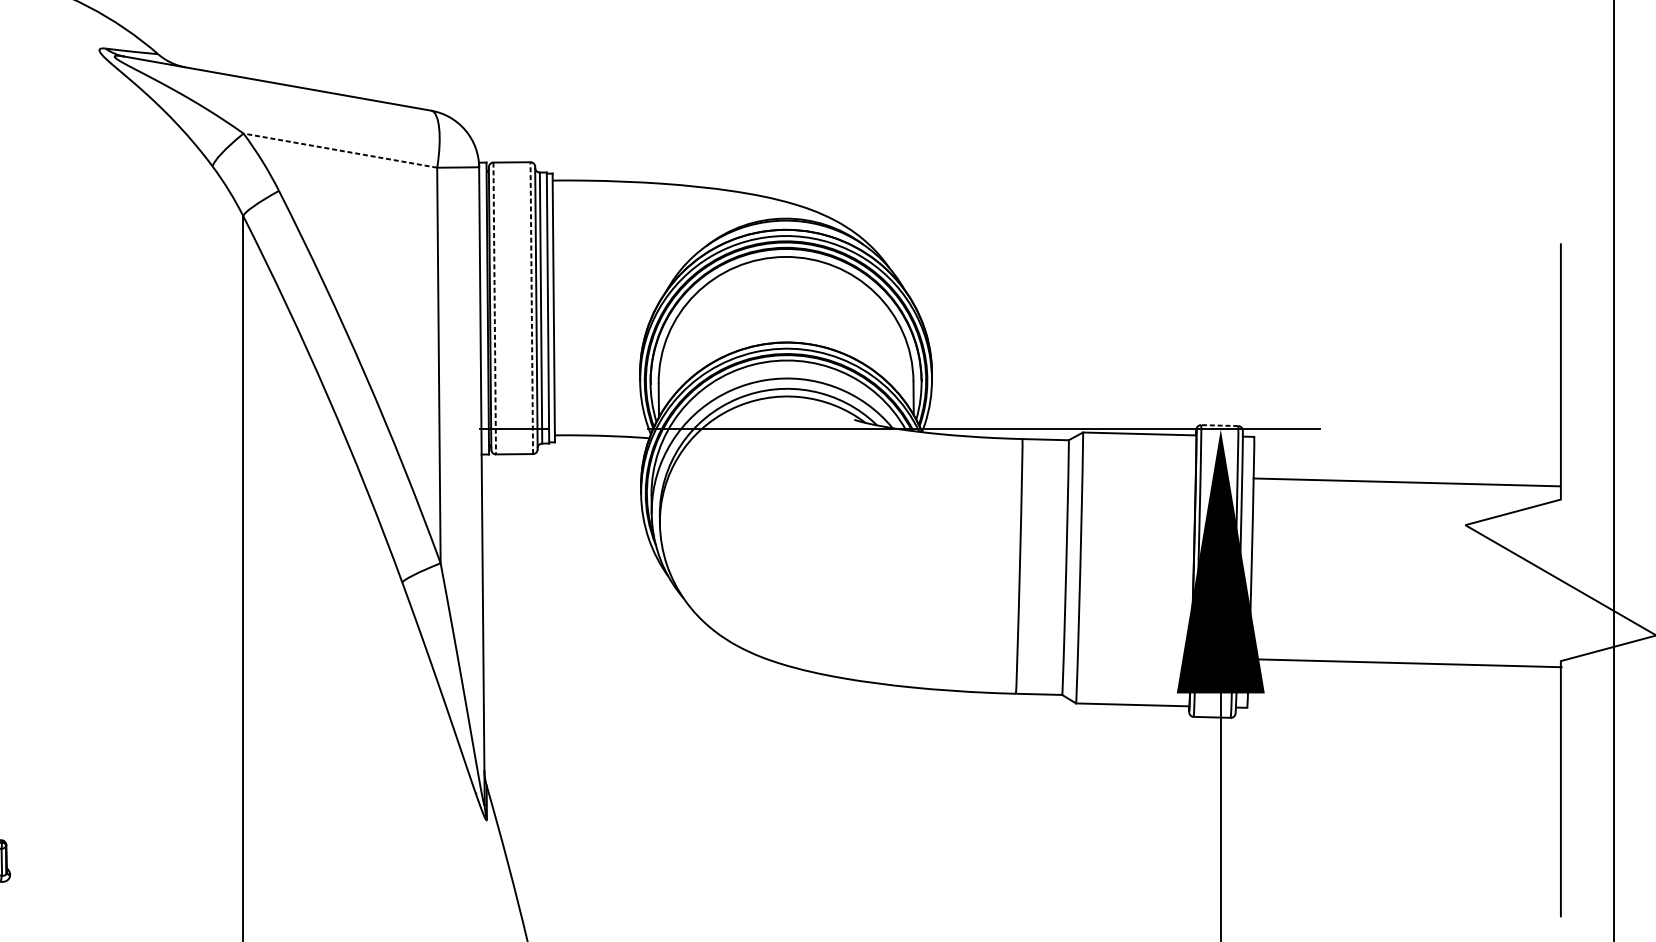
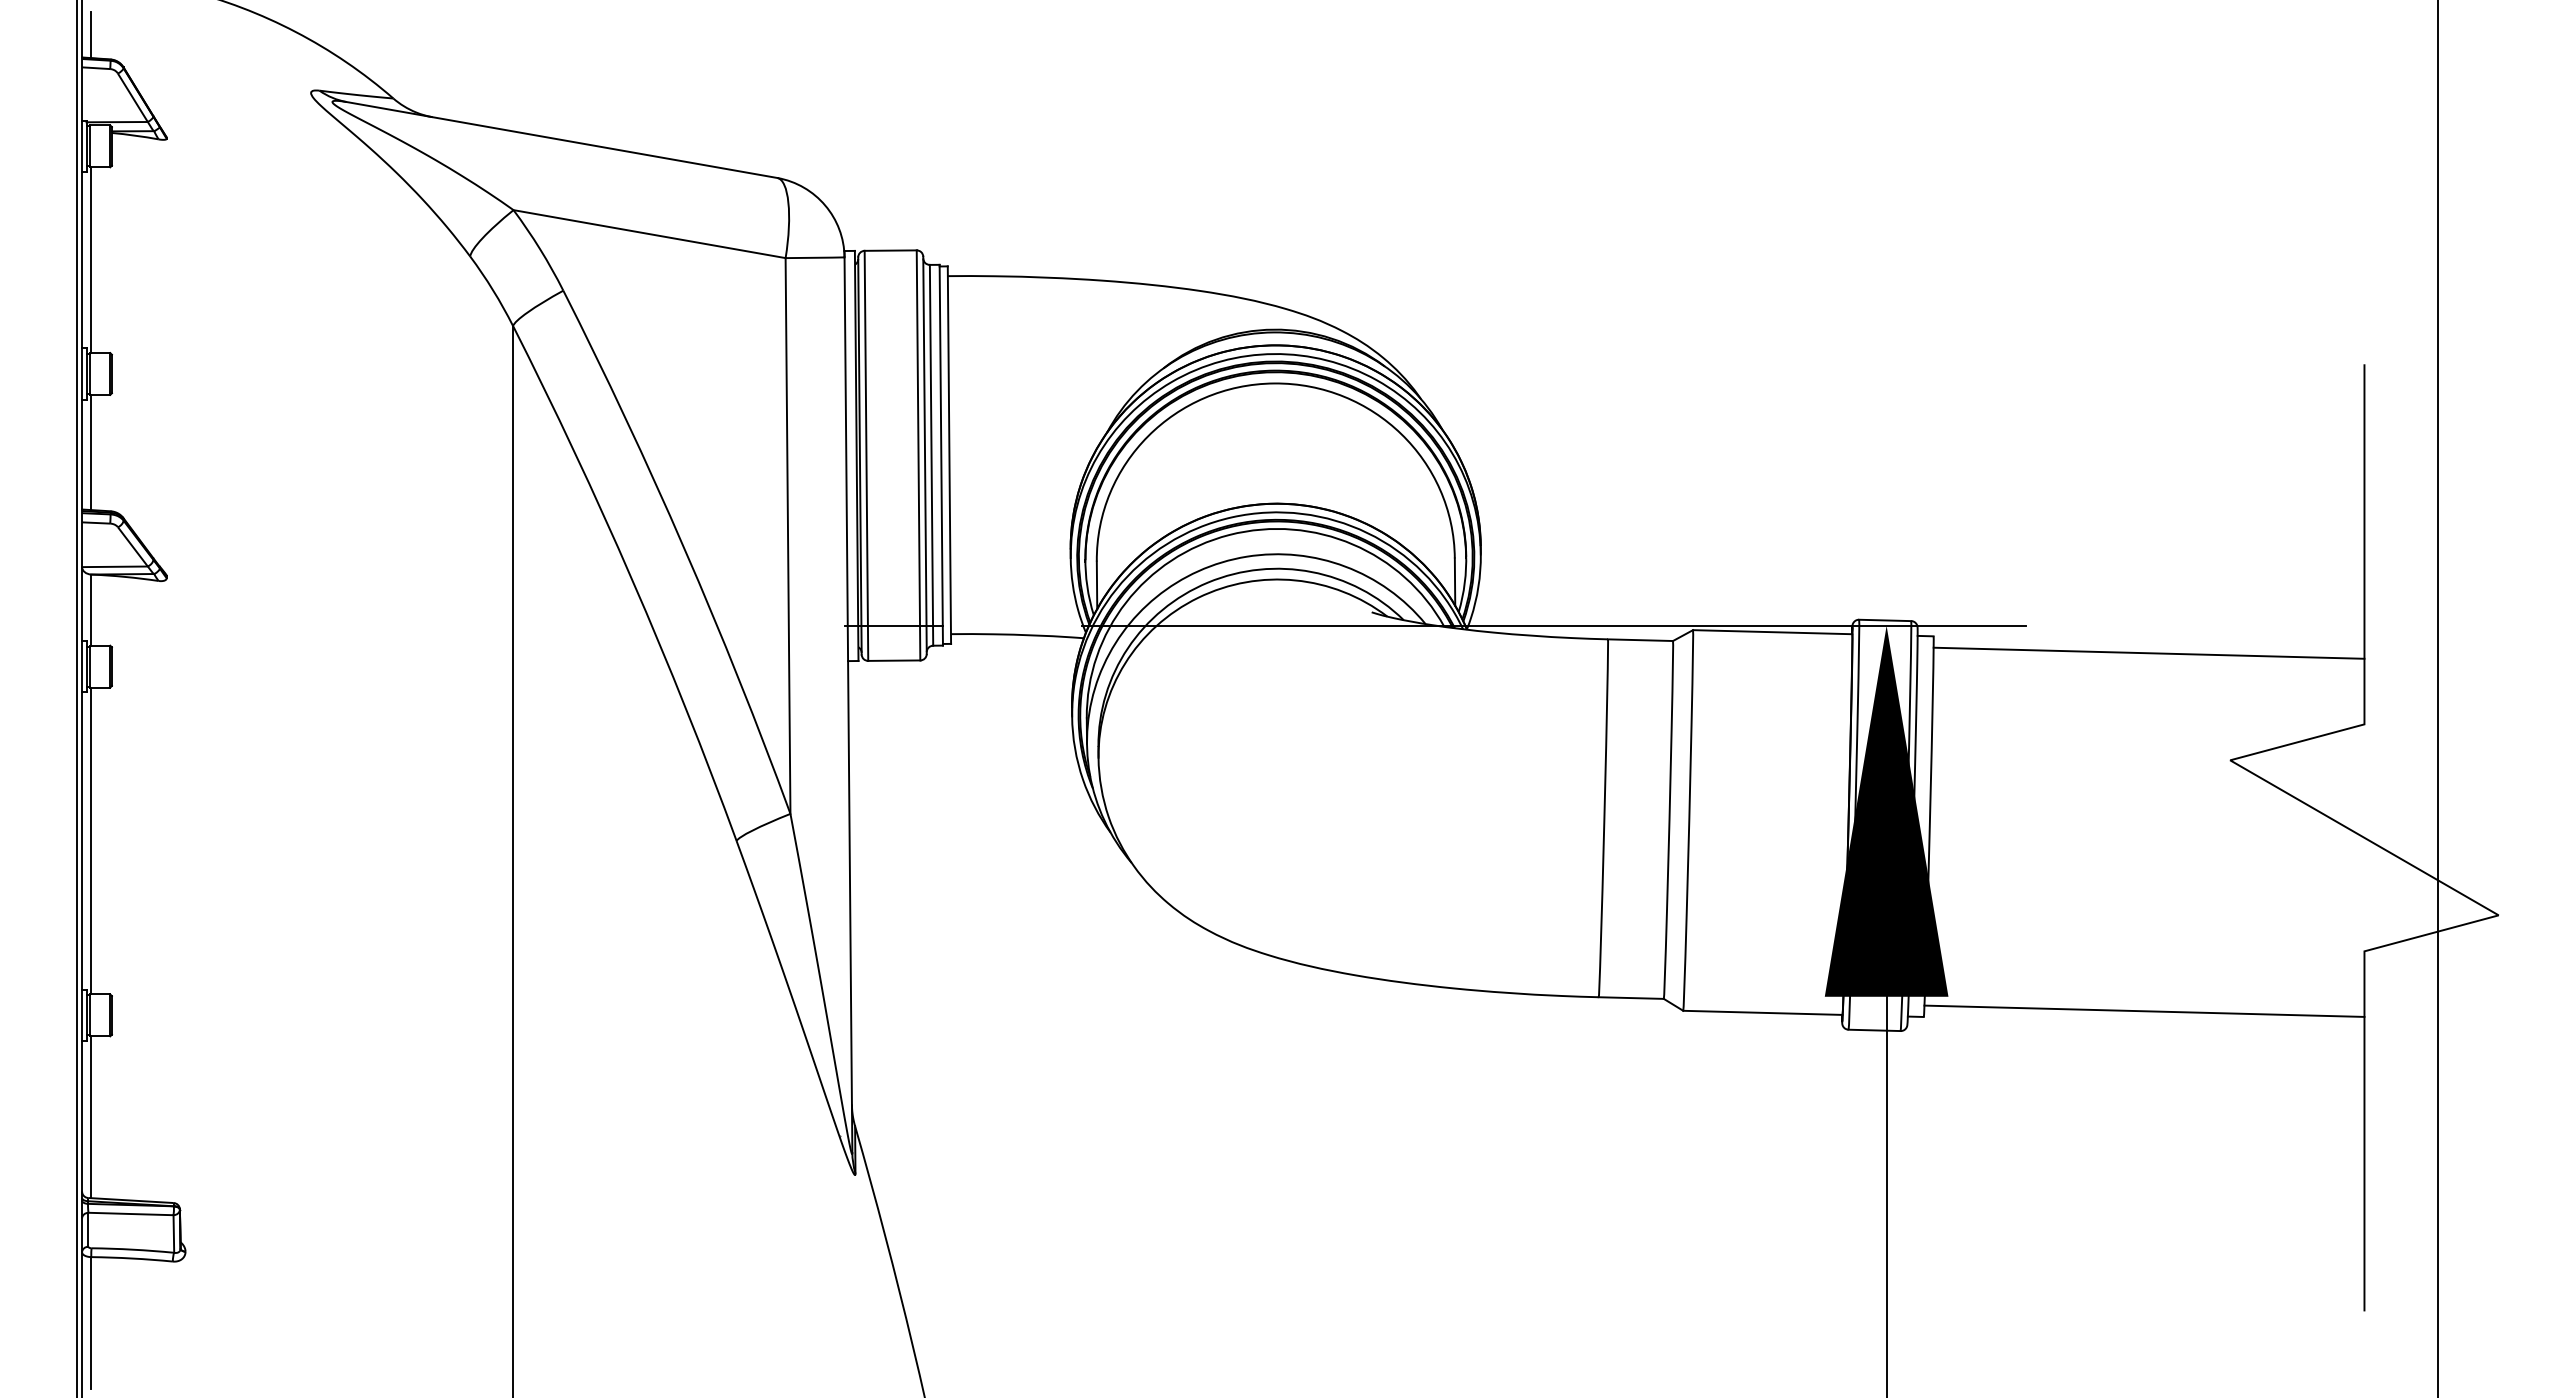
line: (340, 150) -> (649, 234), dashed -> solid
line: (531, 307) -> (918, 454), dashed -> solid
line: (494, 308) -> (866, 456), dashed -> solid
line: (1219, 425) -> (1884, 620), dashed -> solid
line: (1406, 481) -> (2148, 652), moved
line: (1405, 662) -> (2144, 1010), moved

